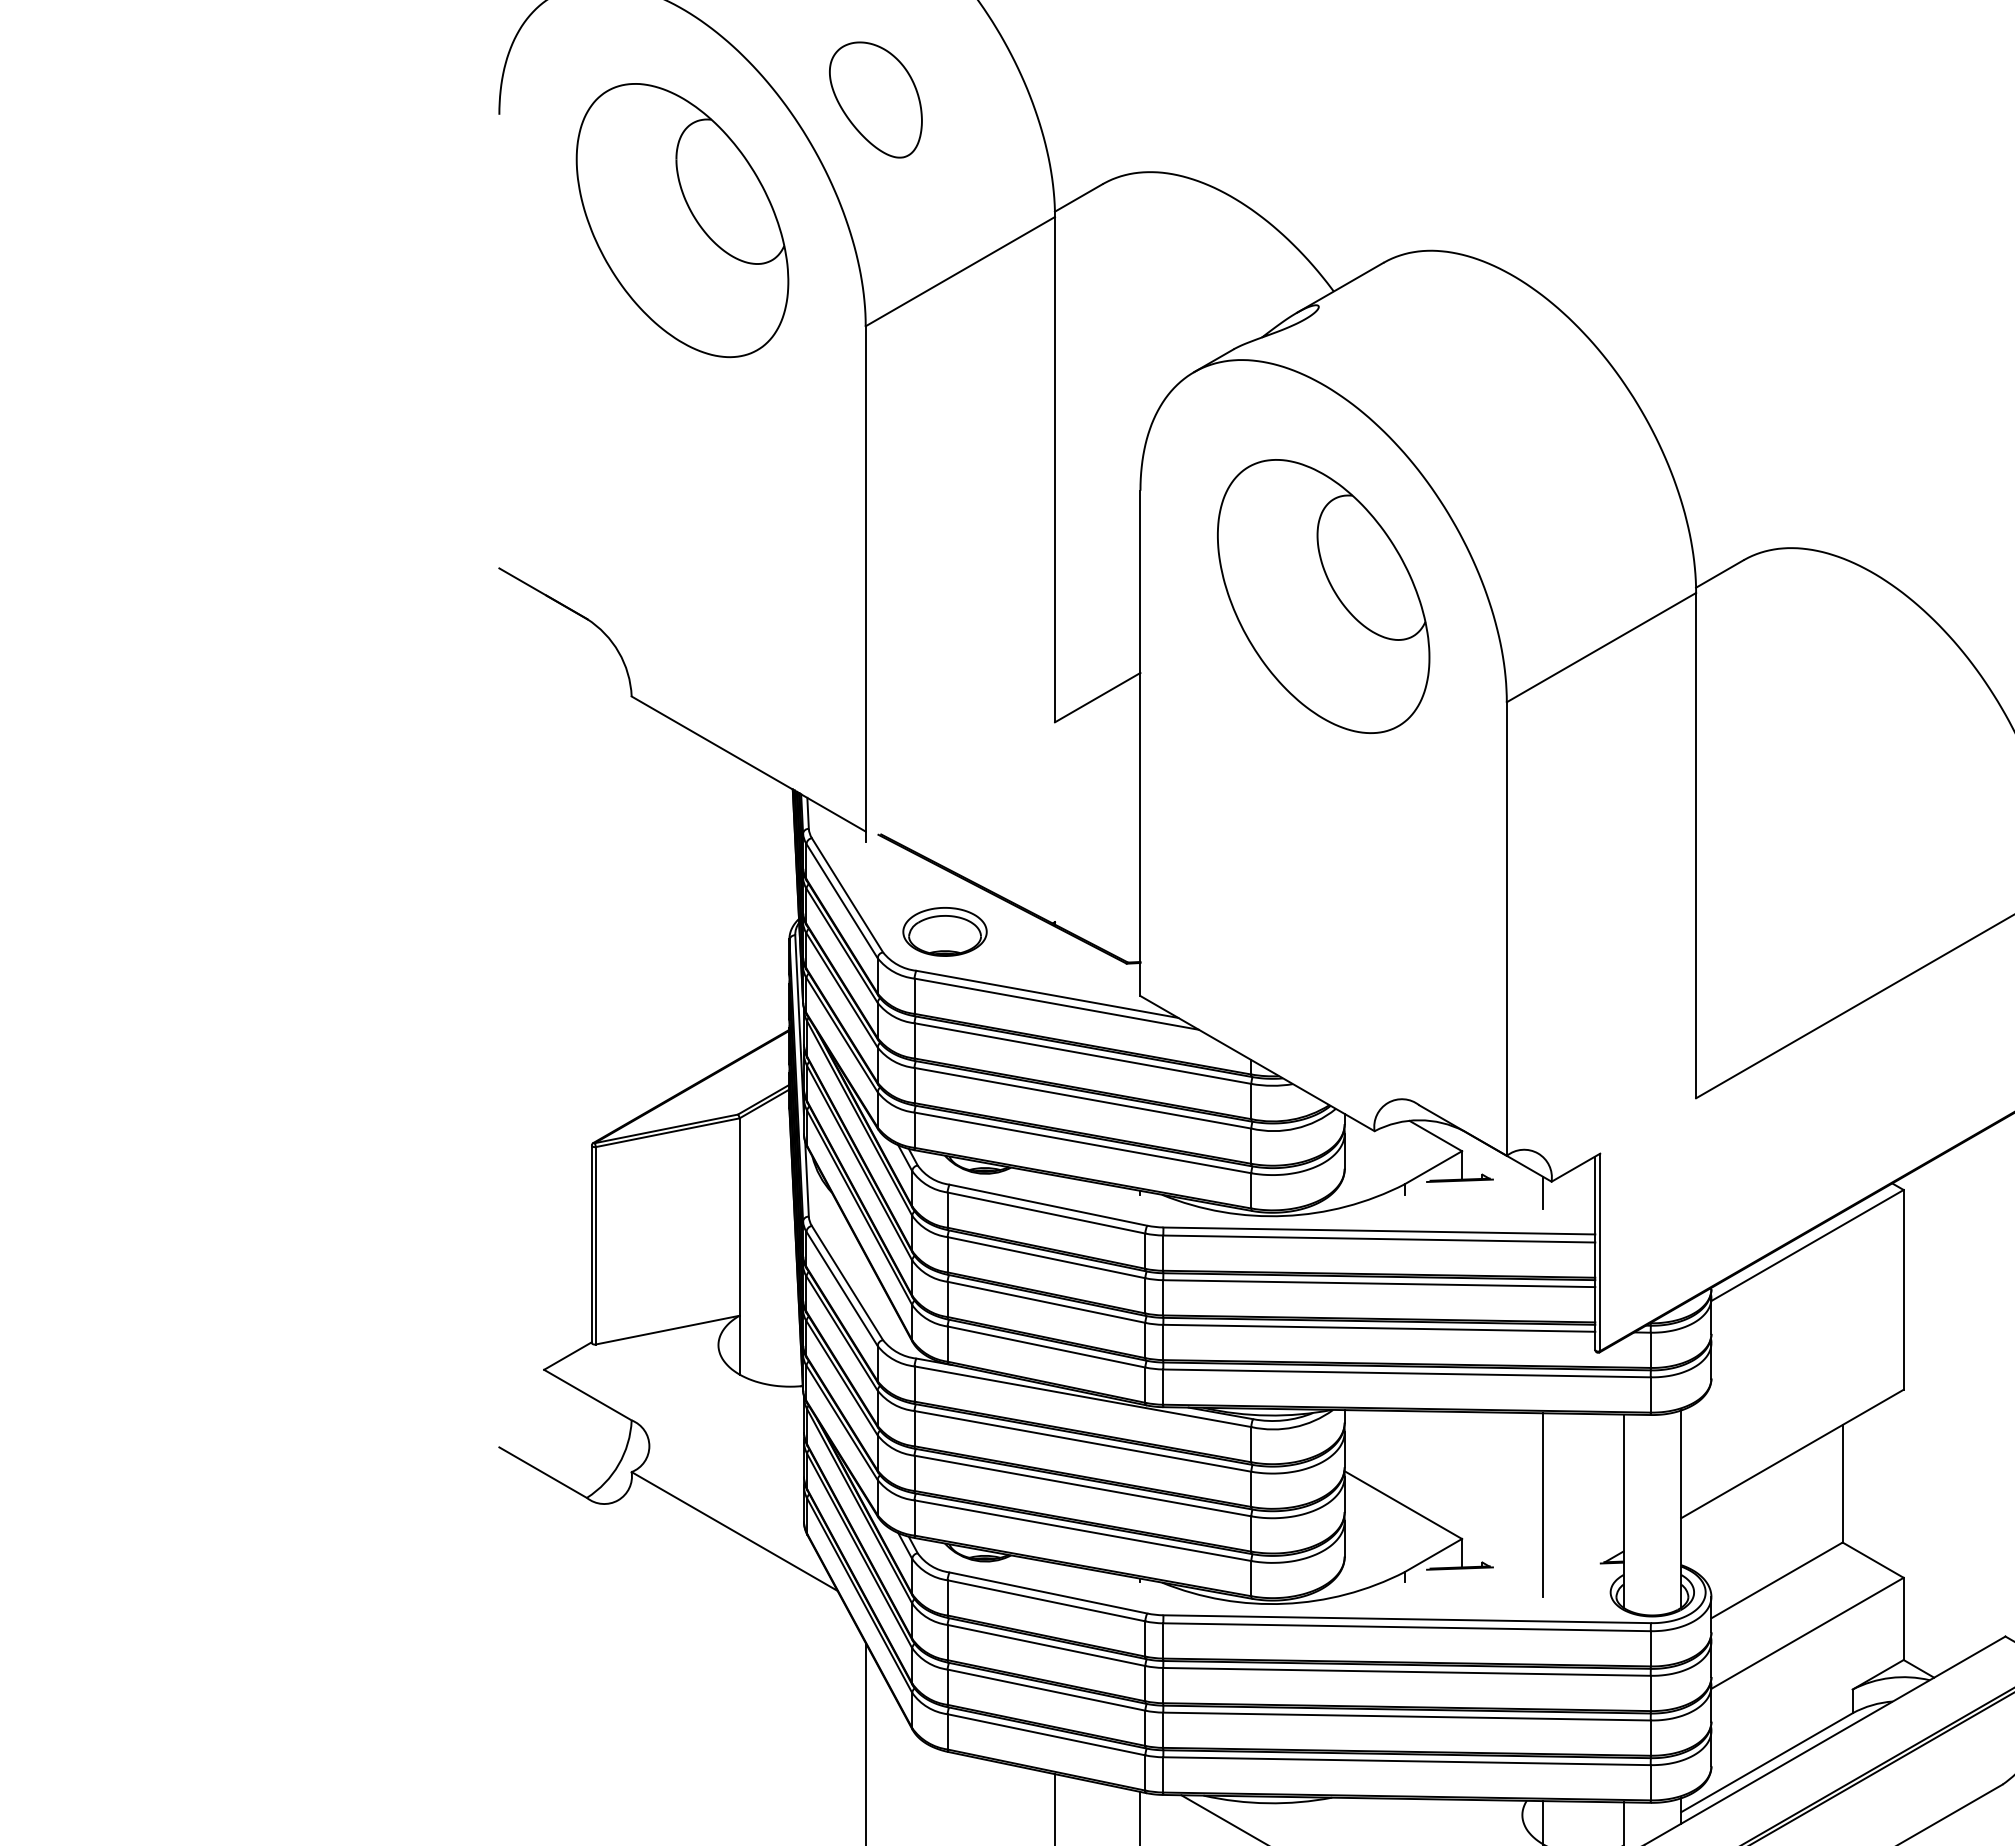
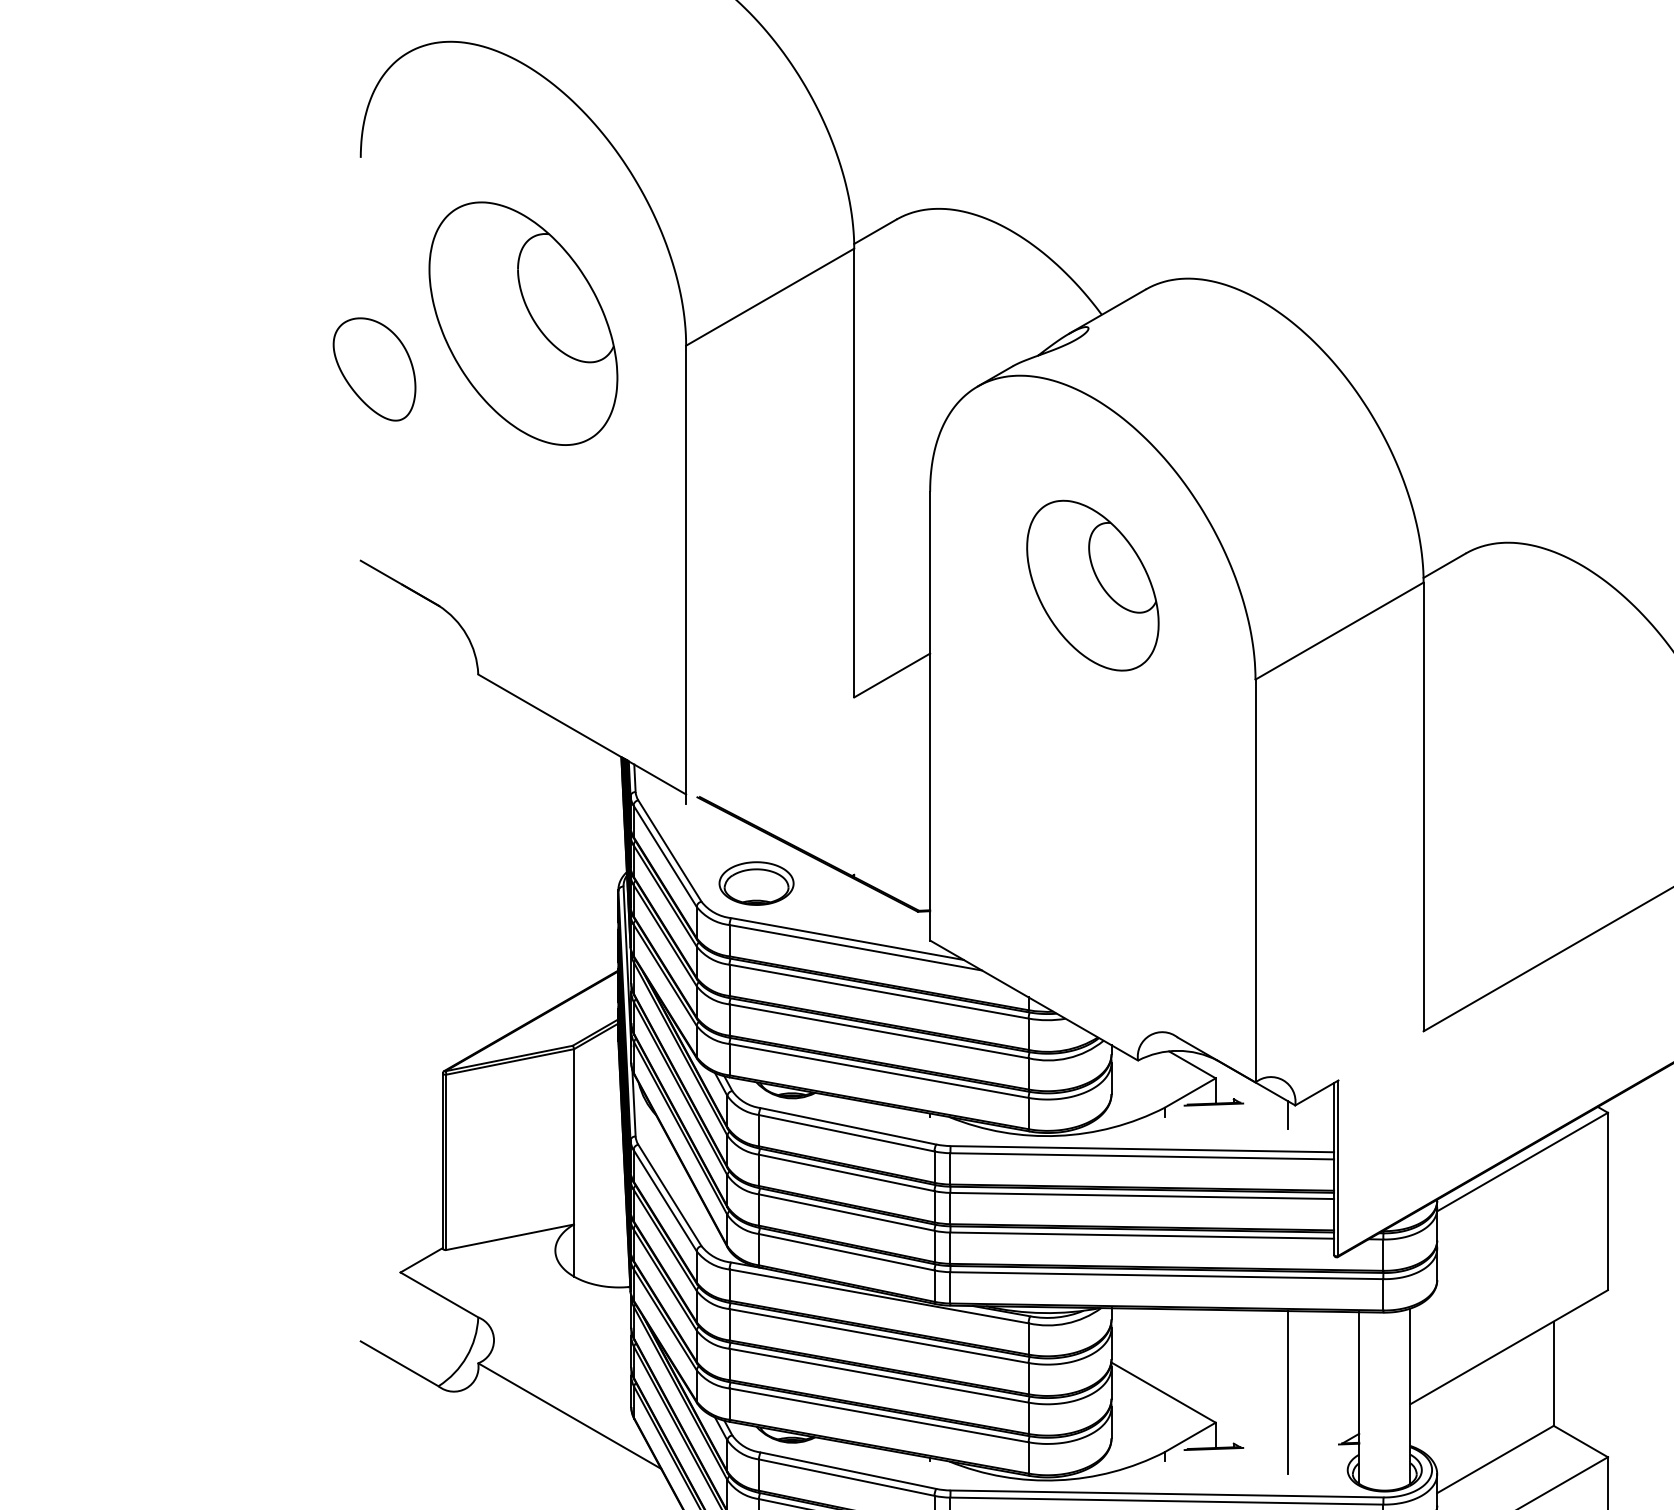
part: (875, 99) -> (374, 369), moved
part: (682, 220) -> (523, 323), moved
part: (1323, 596) -> (1092, 585), size x0.7

